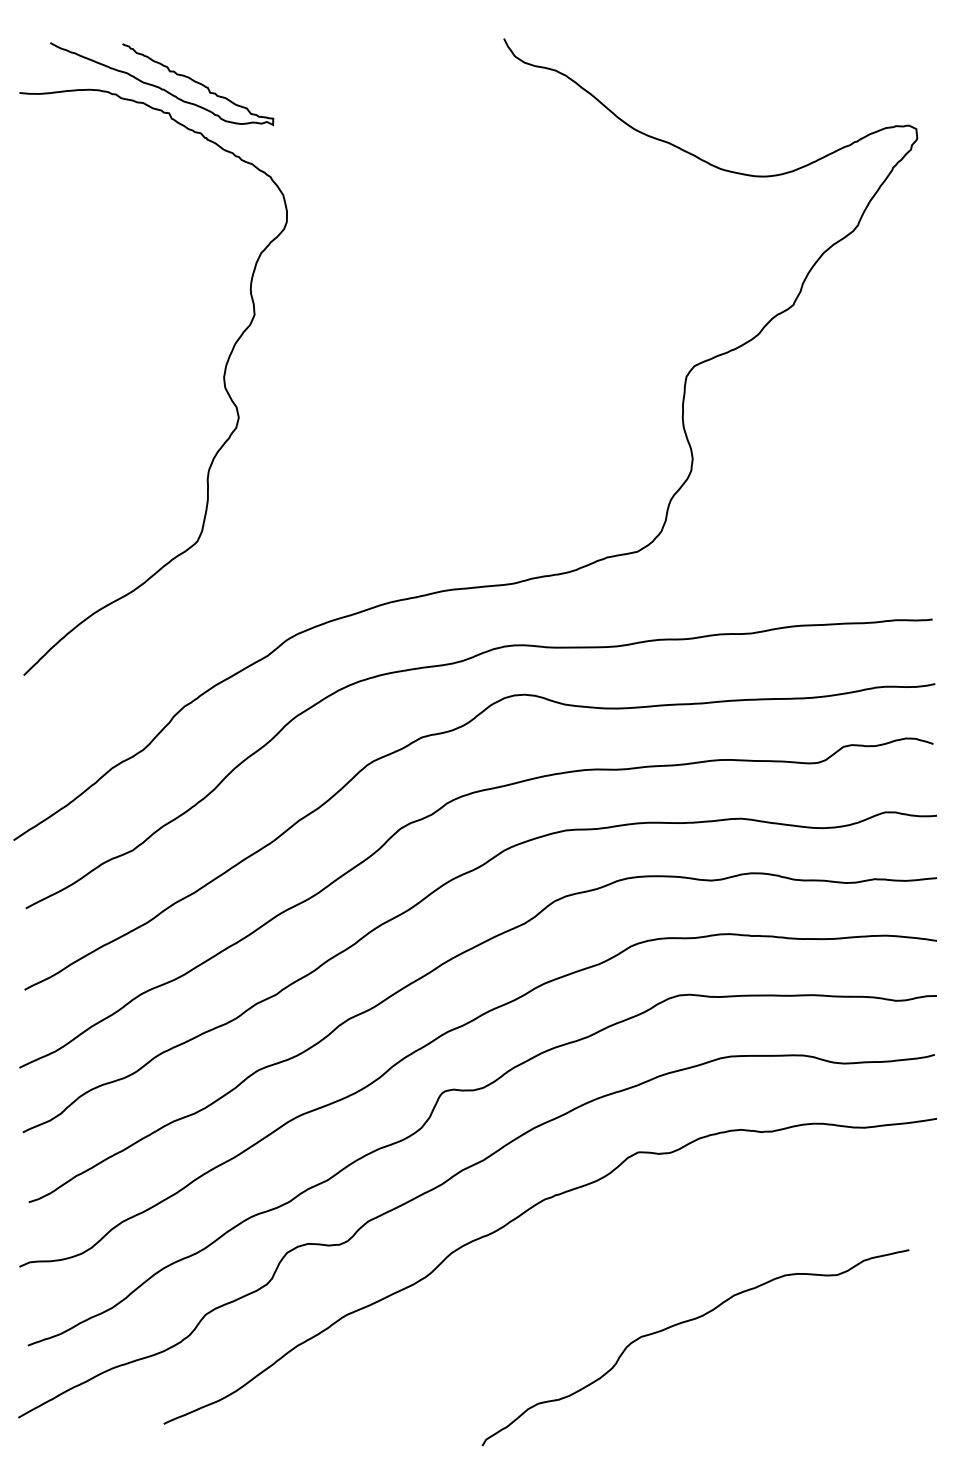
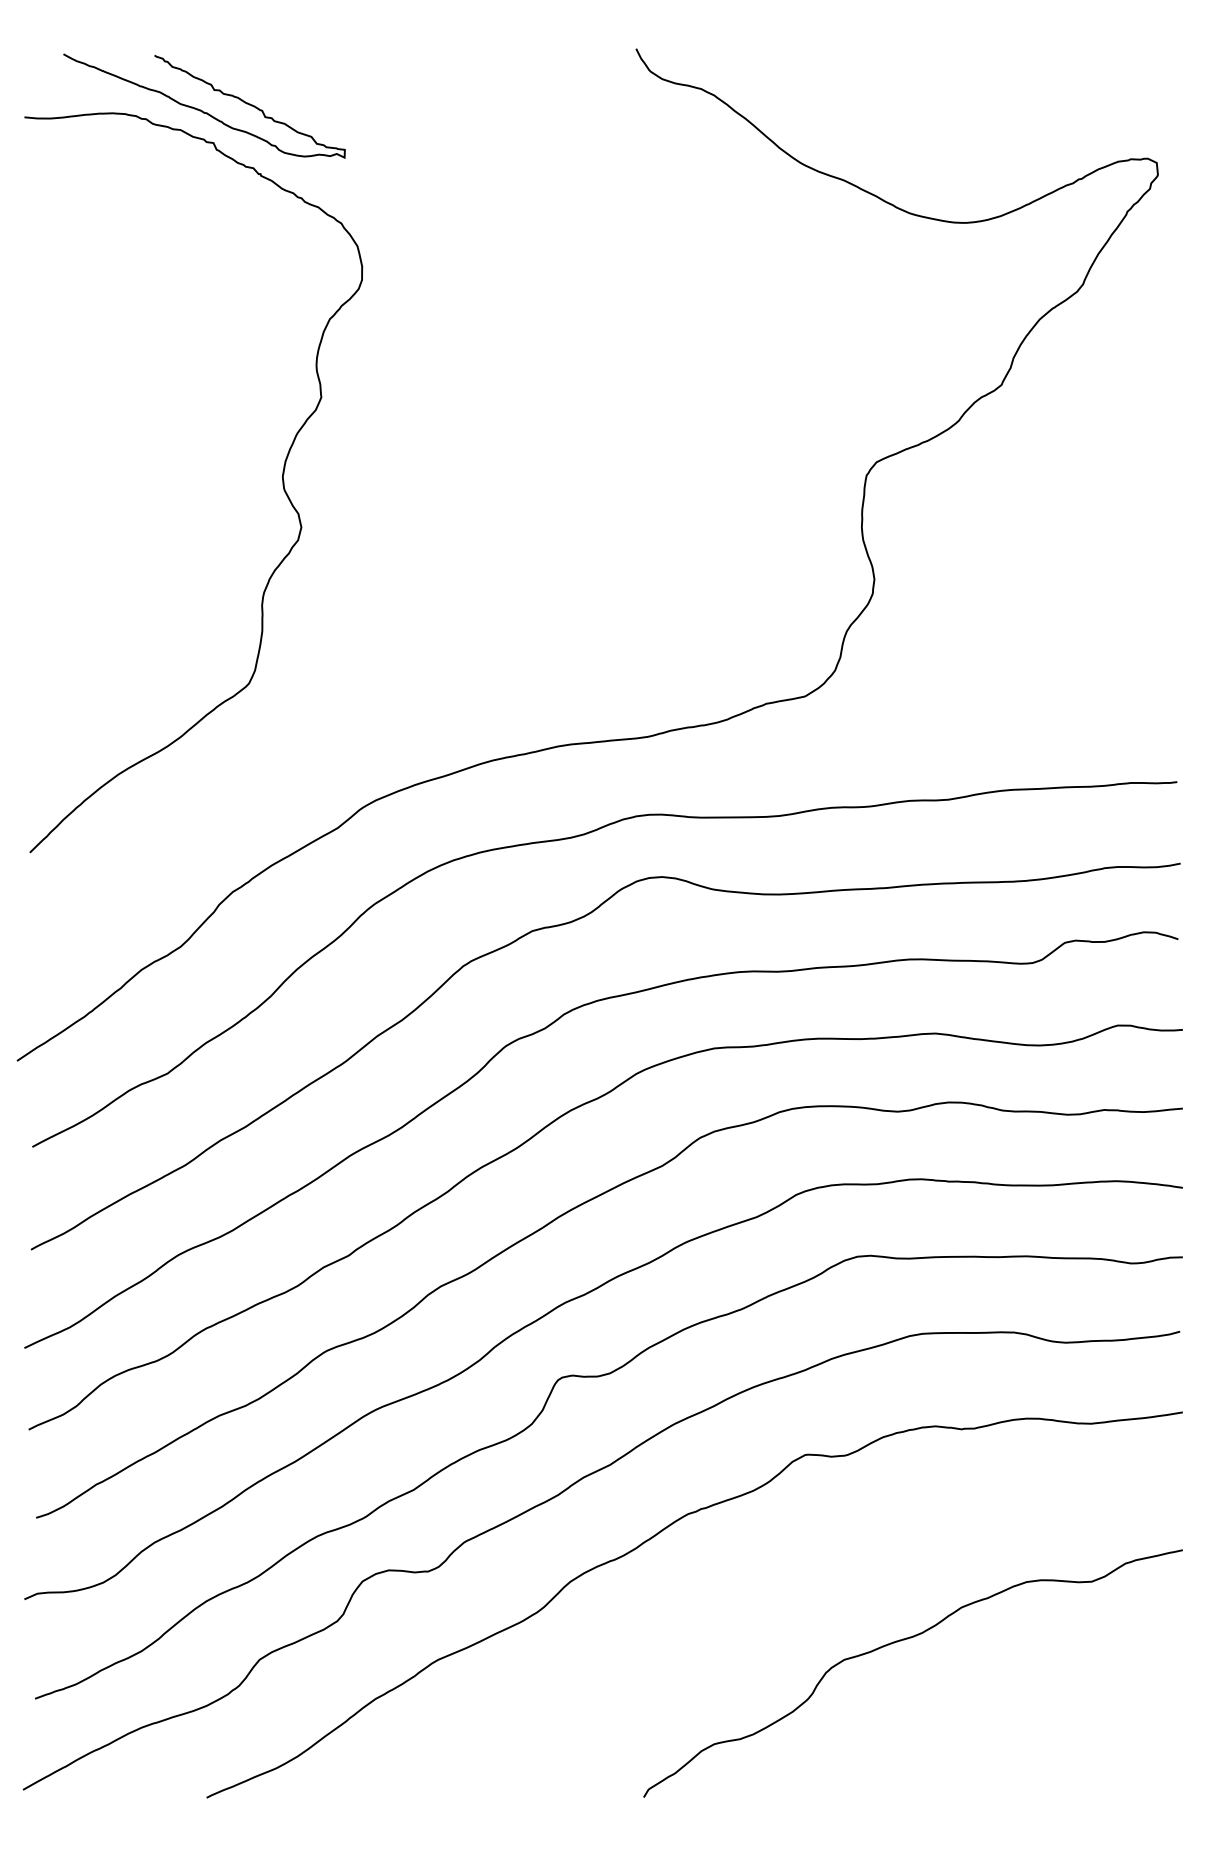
curve: (686, 1322) -> (901, 1641), moved

